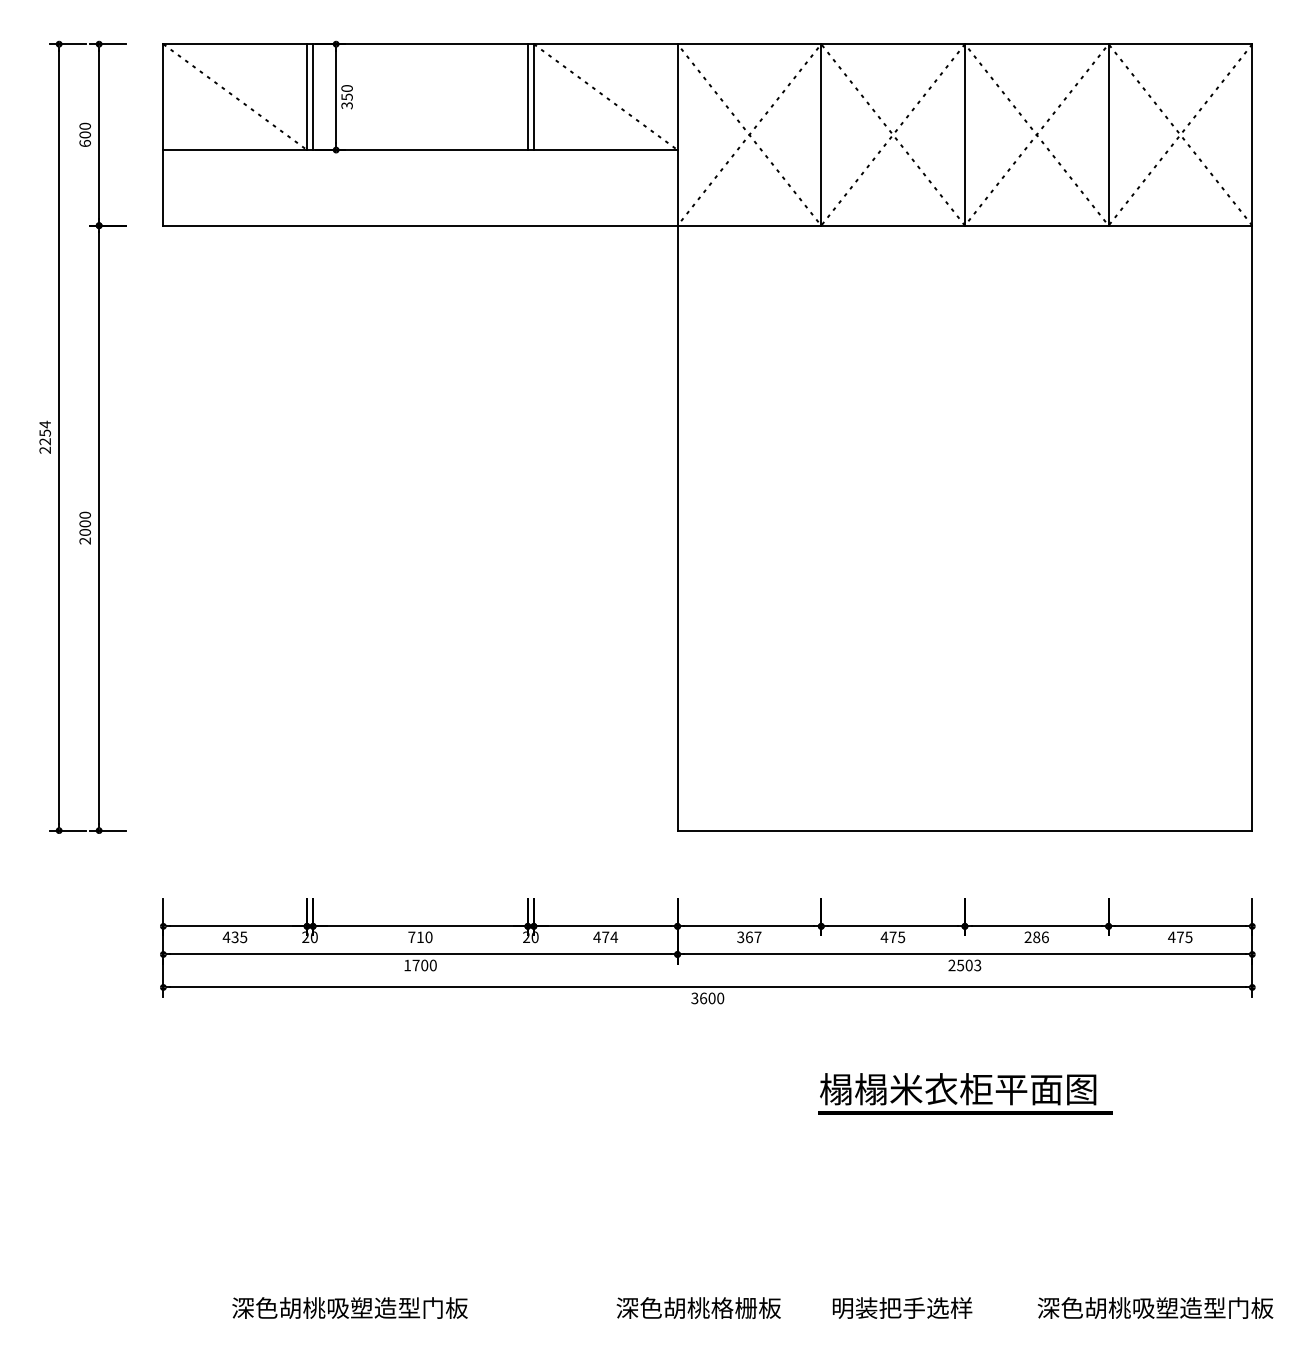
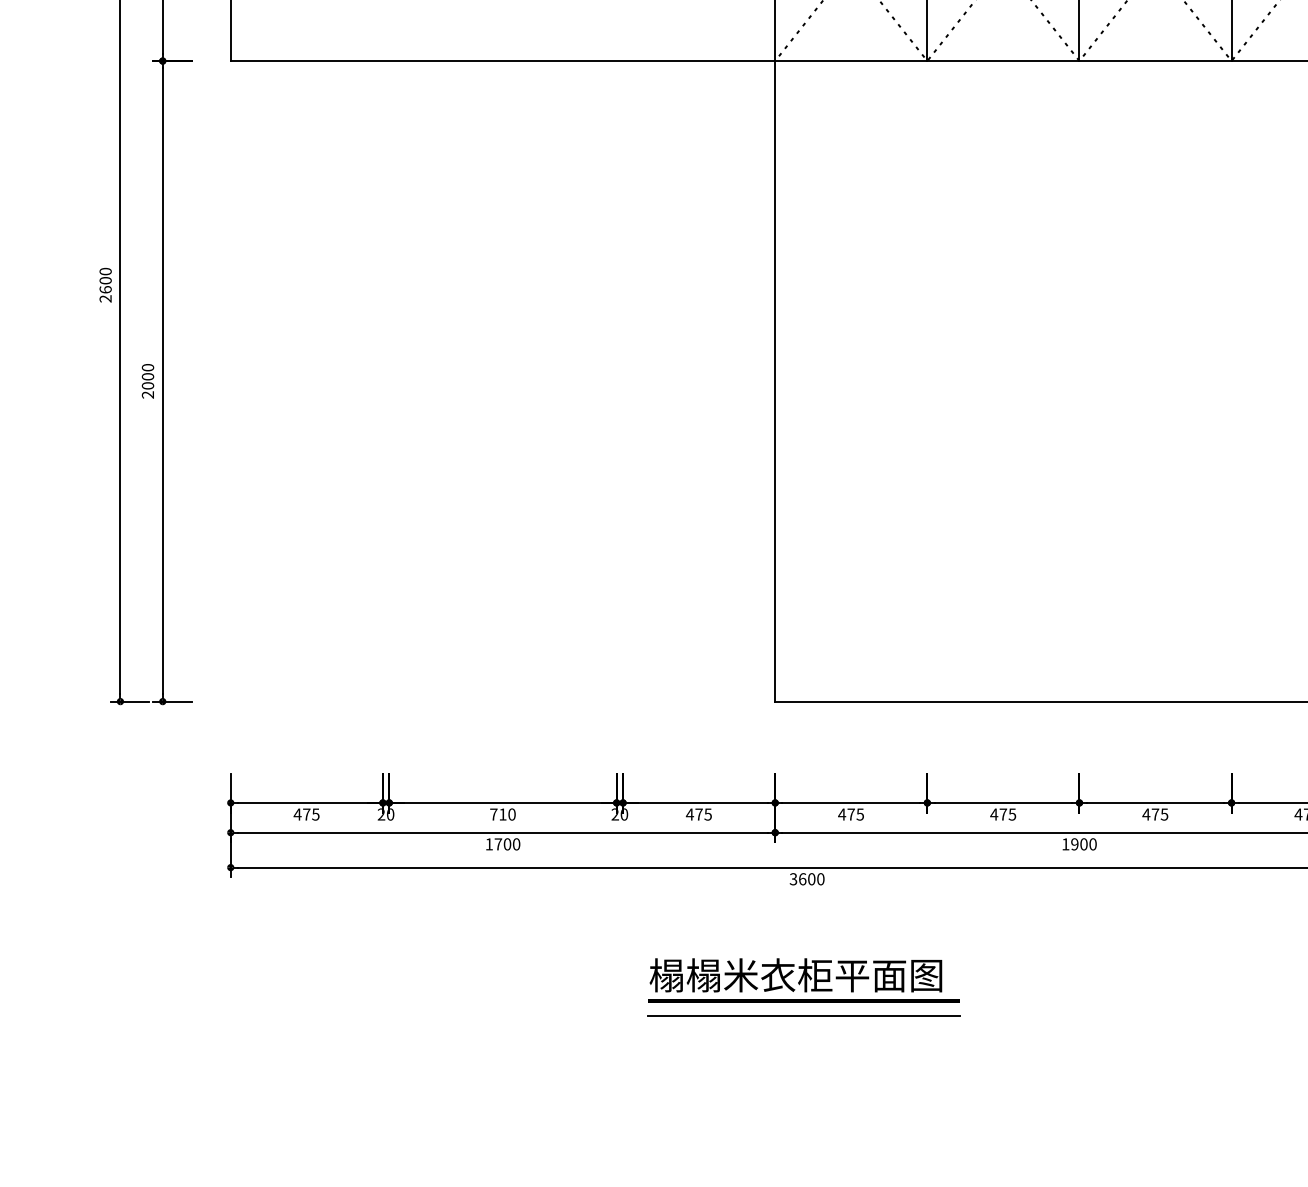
text: (44, 432) -> (104, 280), 2254 -> 2600
text: (234, 937) -> (306, 814), 435 -> 475
text: (614, 937) -> (708, 814), 474 -> 475
text: (748, 937) -> (850, 814), 367 -> 475
text: (1036, 937) -> (1155, 814), 286 -> 475
text: (964, 965) -> (1079, 844), 2503 -> 1900
text: (965, 1093) -> (803, 979), moved
line: (704, 1127) -> (803, 1015), added

